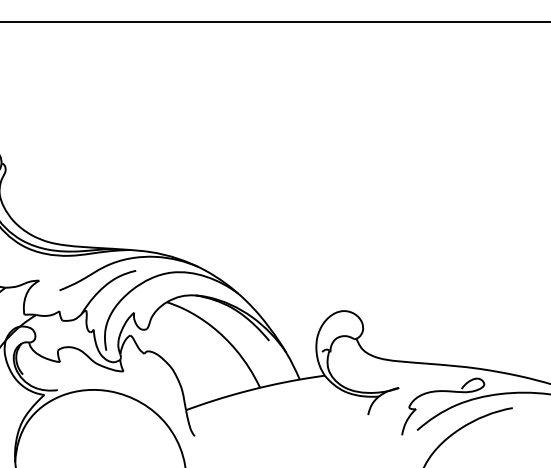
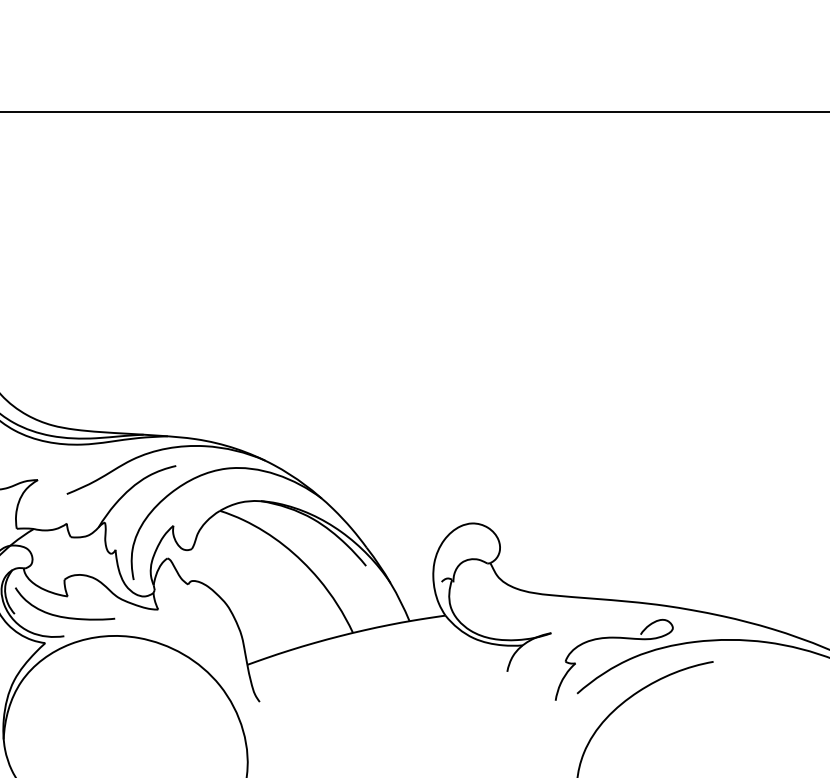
curve: (55, 375) -> (60, 615), added

